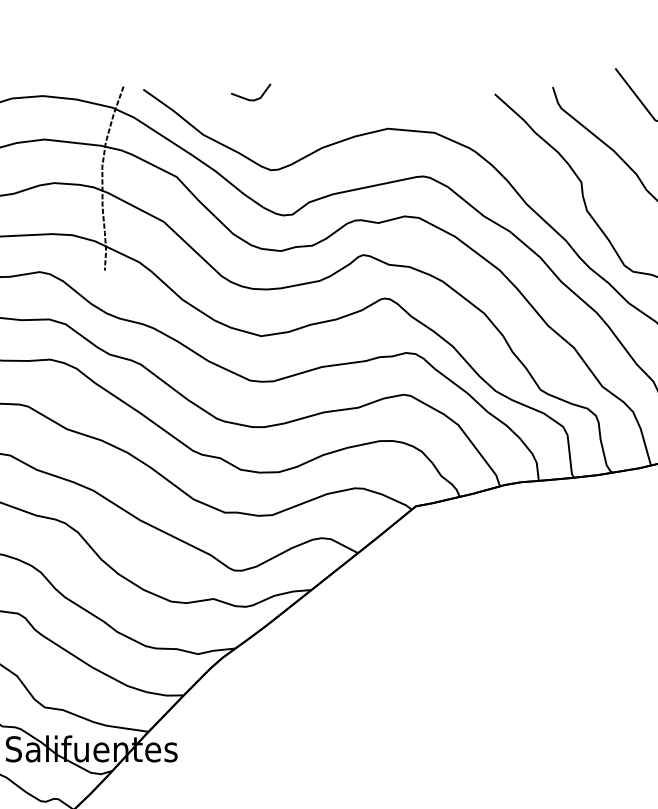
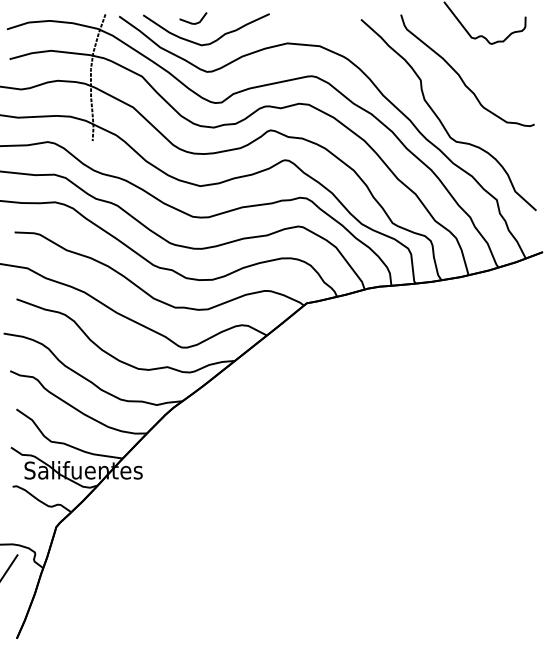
curve: (278, 126) -> (212, 41), added

